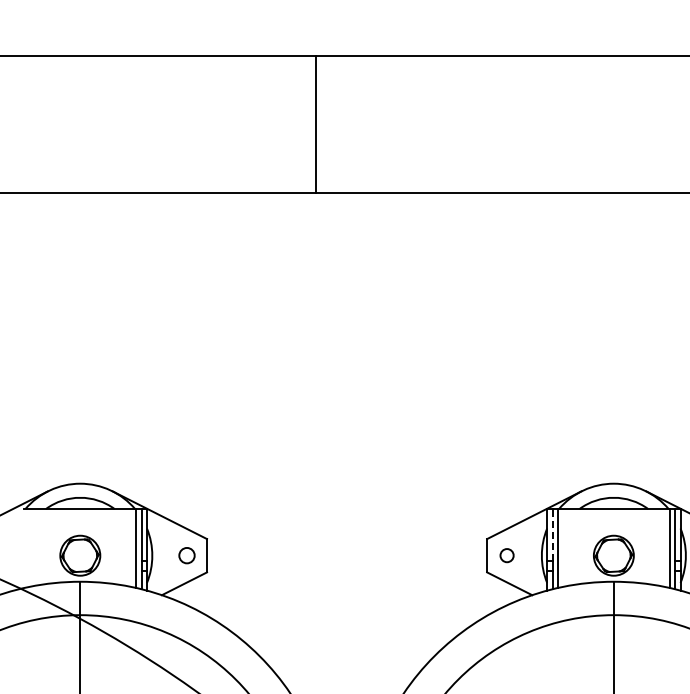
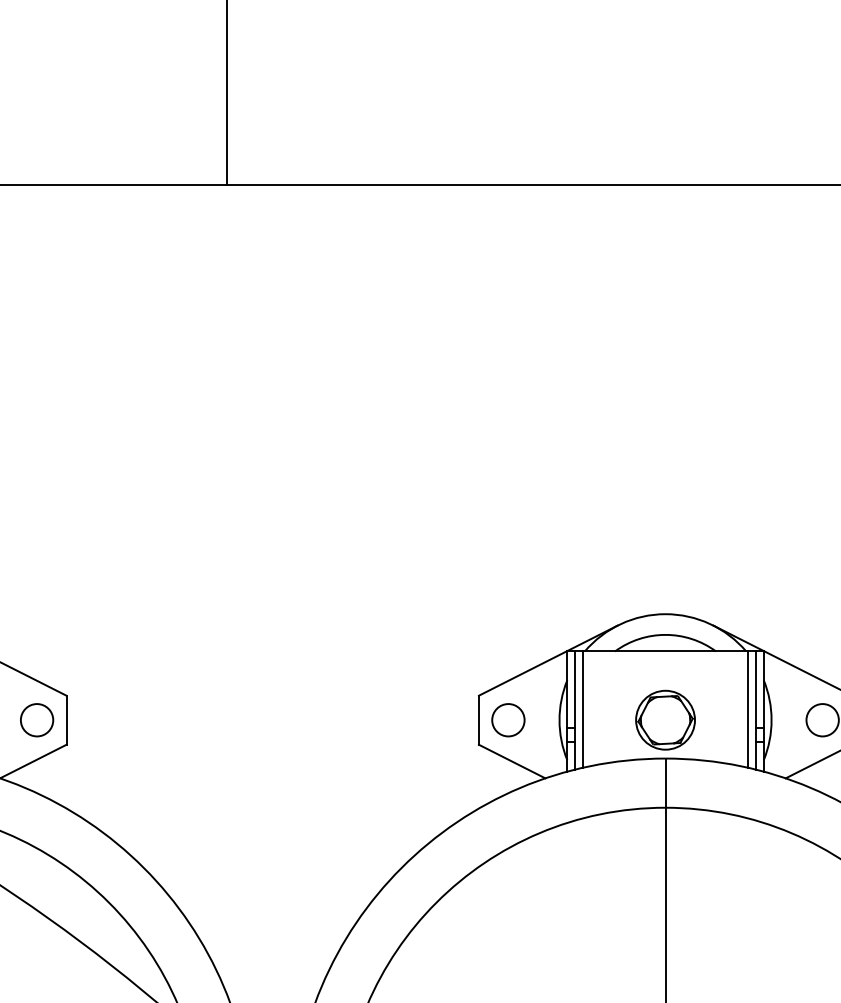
line: (552, 534) -> (575, 688), dashed -> solid
circle: (186, 555) -> (36, 719), size x1.43
circle: (506, 555) -> (507, 719), size x1.67

